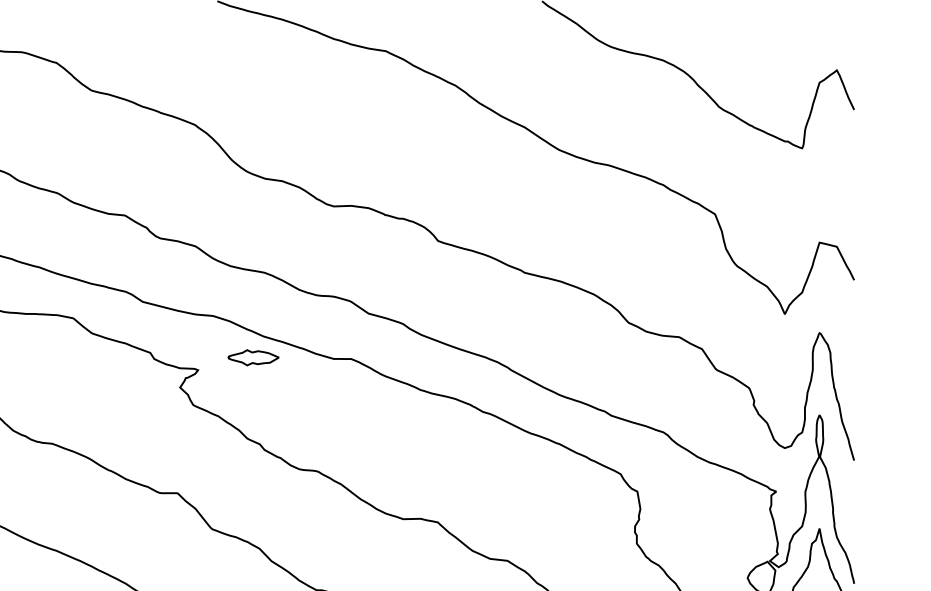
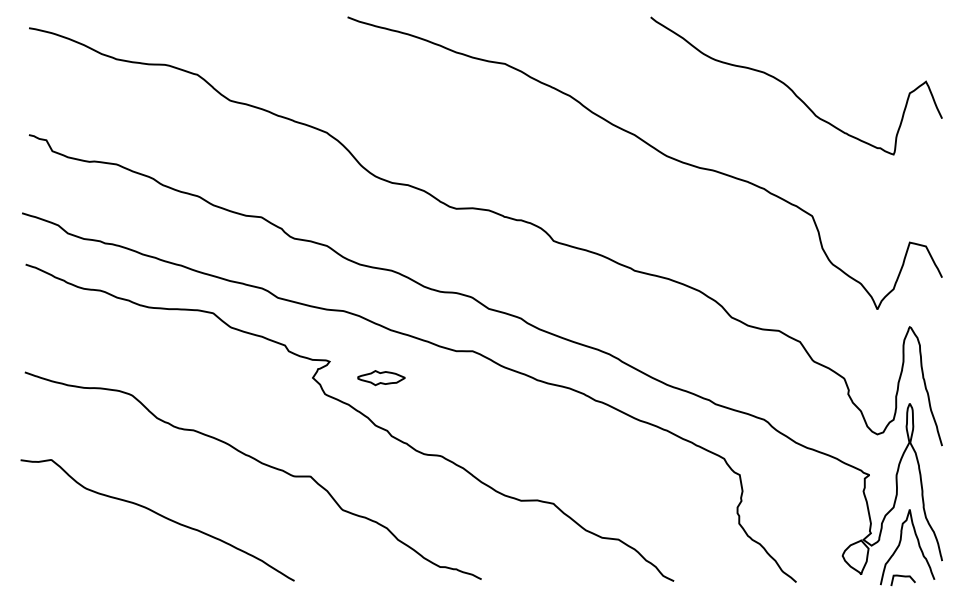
part: (253, 358) -> (381, 378), moved

